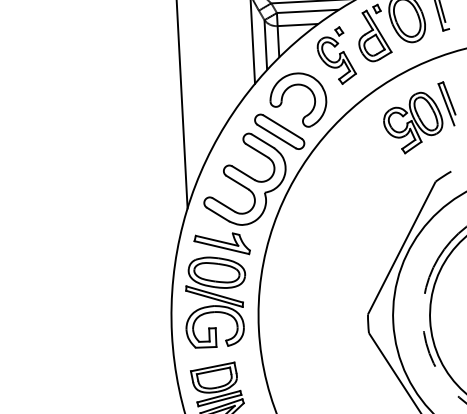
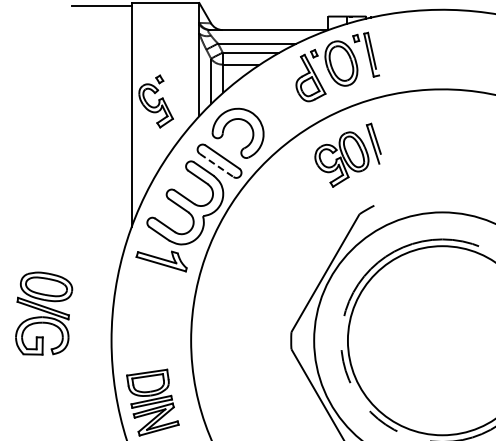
part: (335, 55) -> (155, 101), moved
line: (277, 136) -> (217, 165), solid -> dashed
part: (216, 301) -> (44, 313), moved

